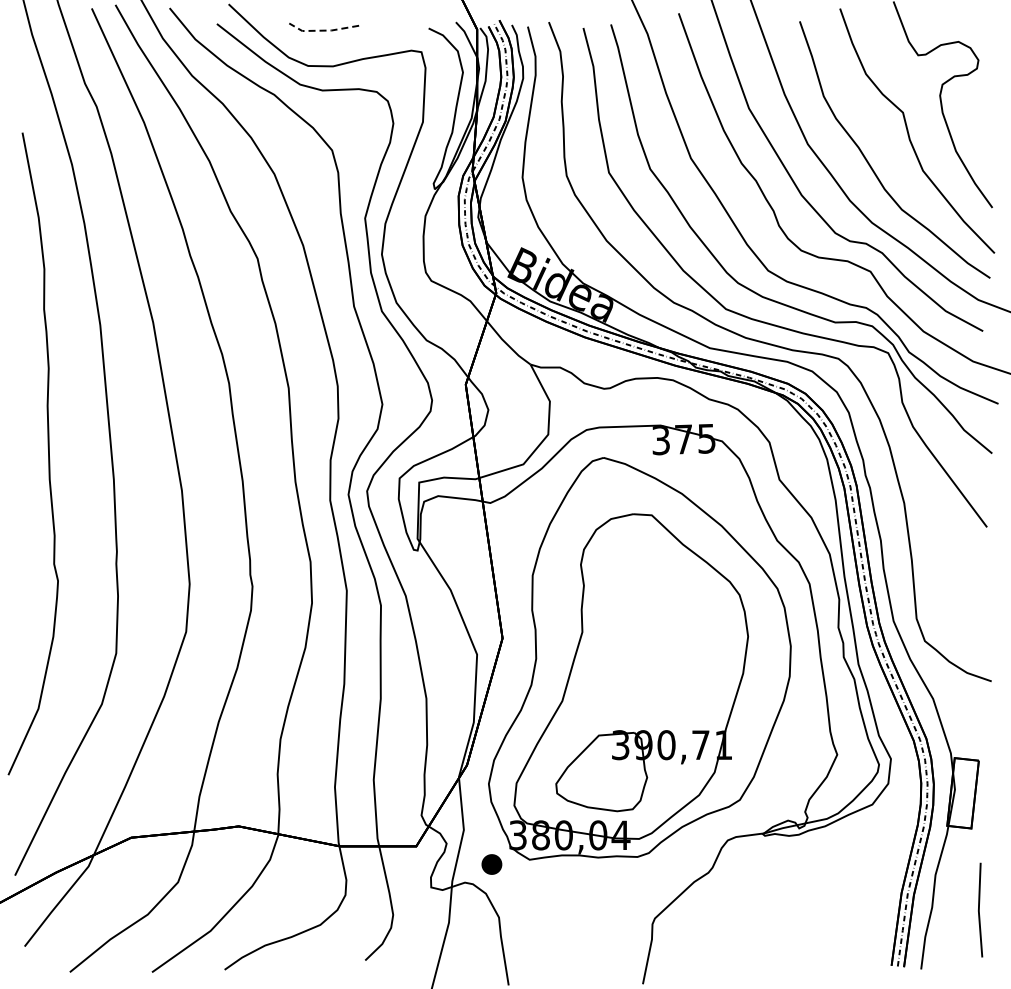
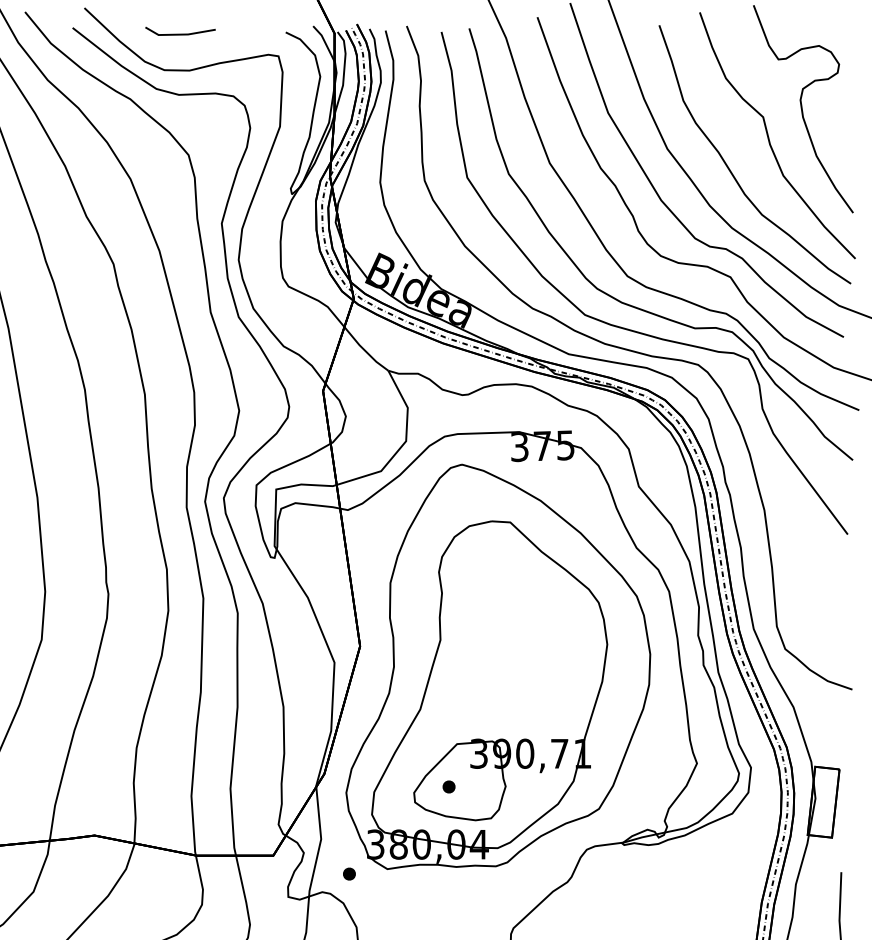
line: (322, 30) -> (178, 34), dashed -> solid
part: (590, 777) -> (448, 786), added
part: (491, 864) -> (348, 873), size x0.62

